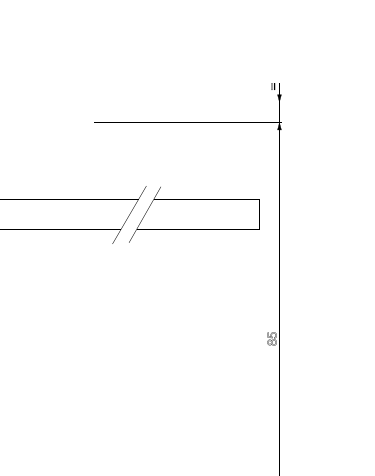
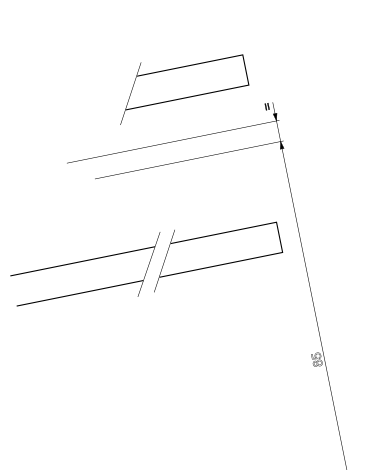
part: (194, 47) -> (180, 83), added

